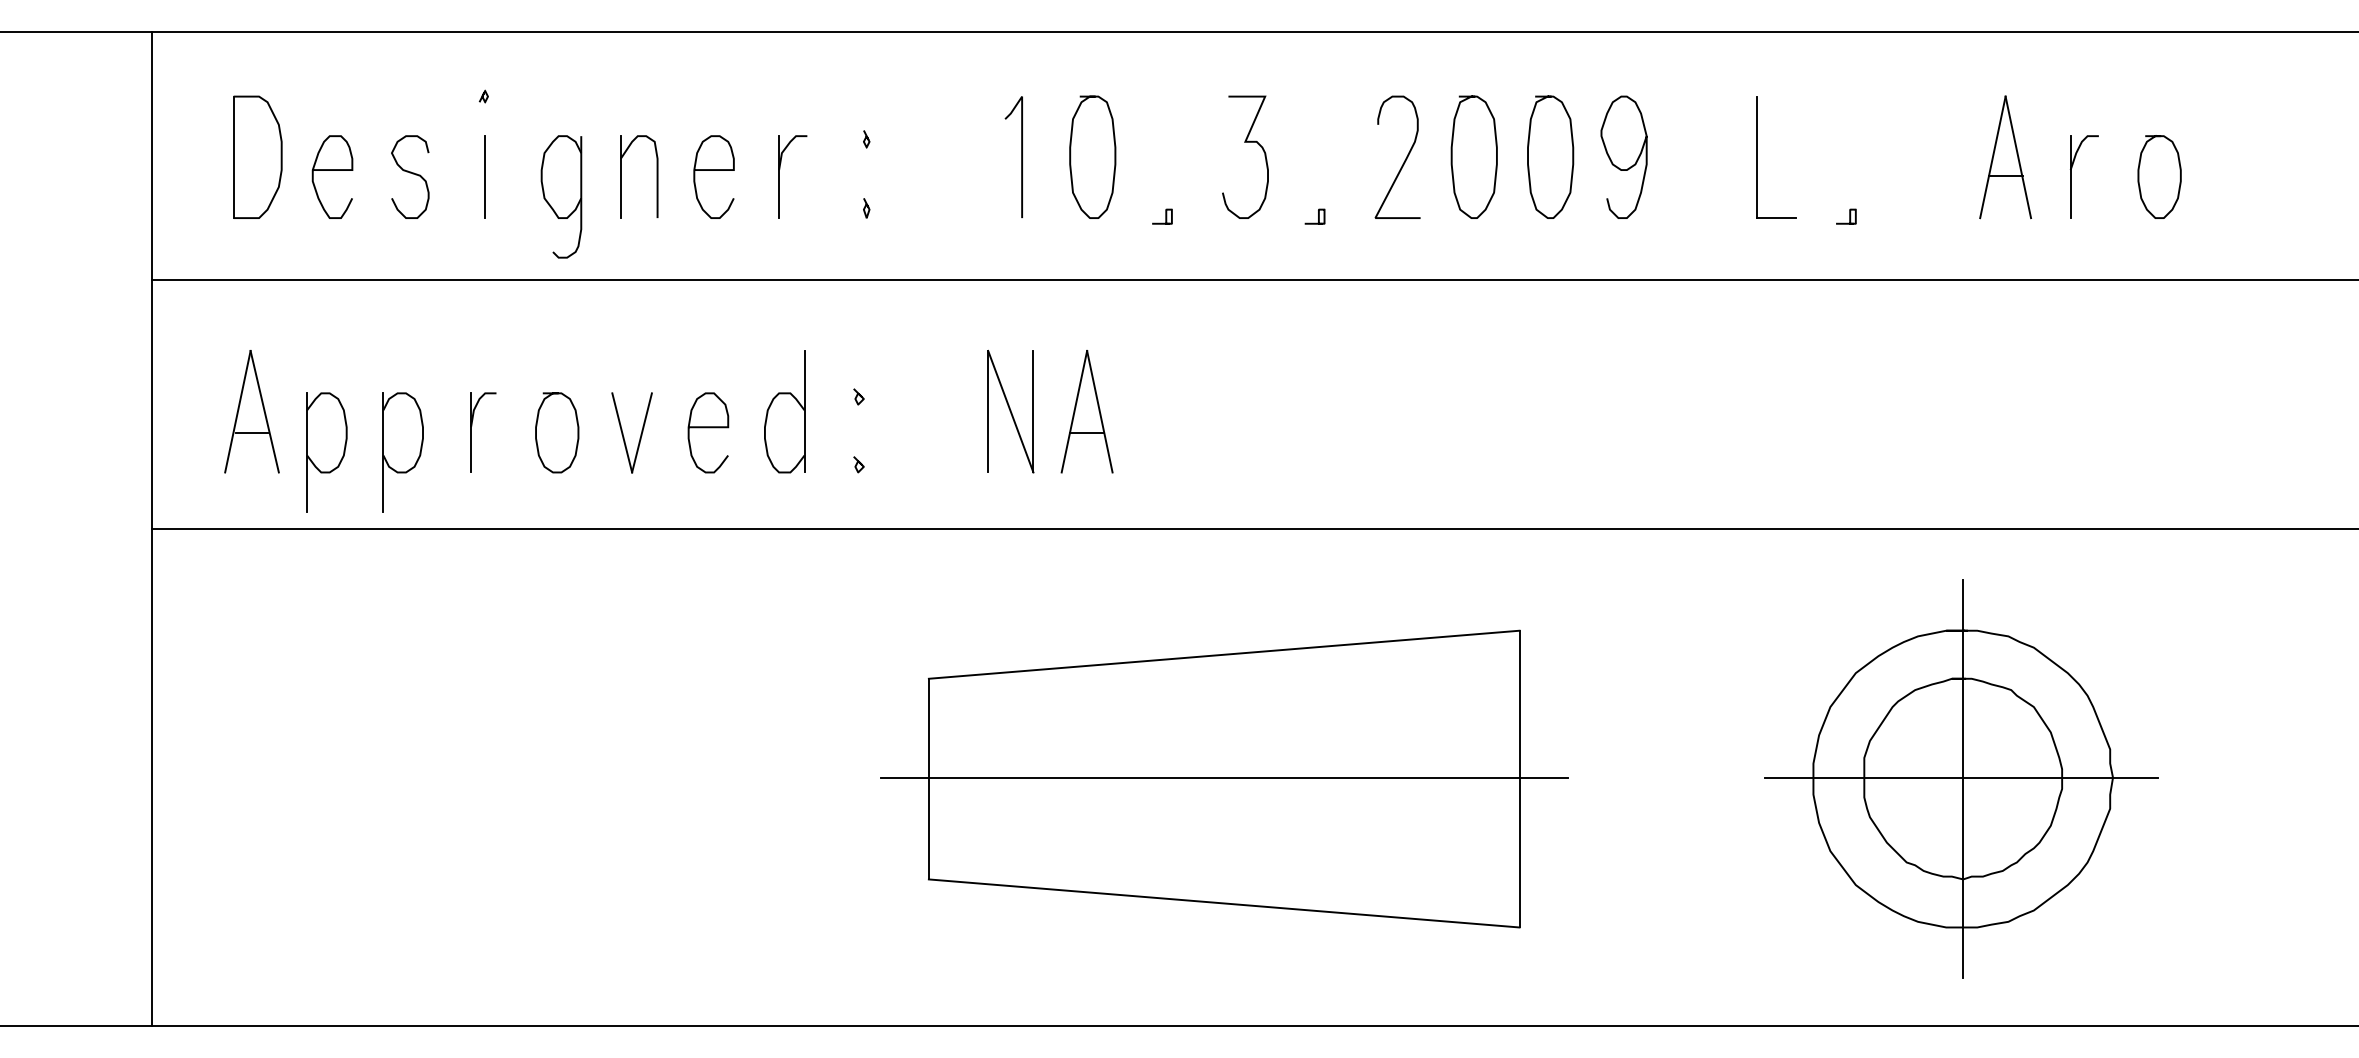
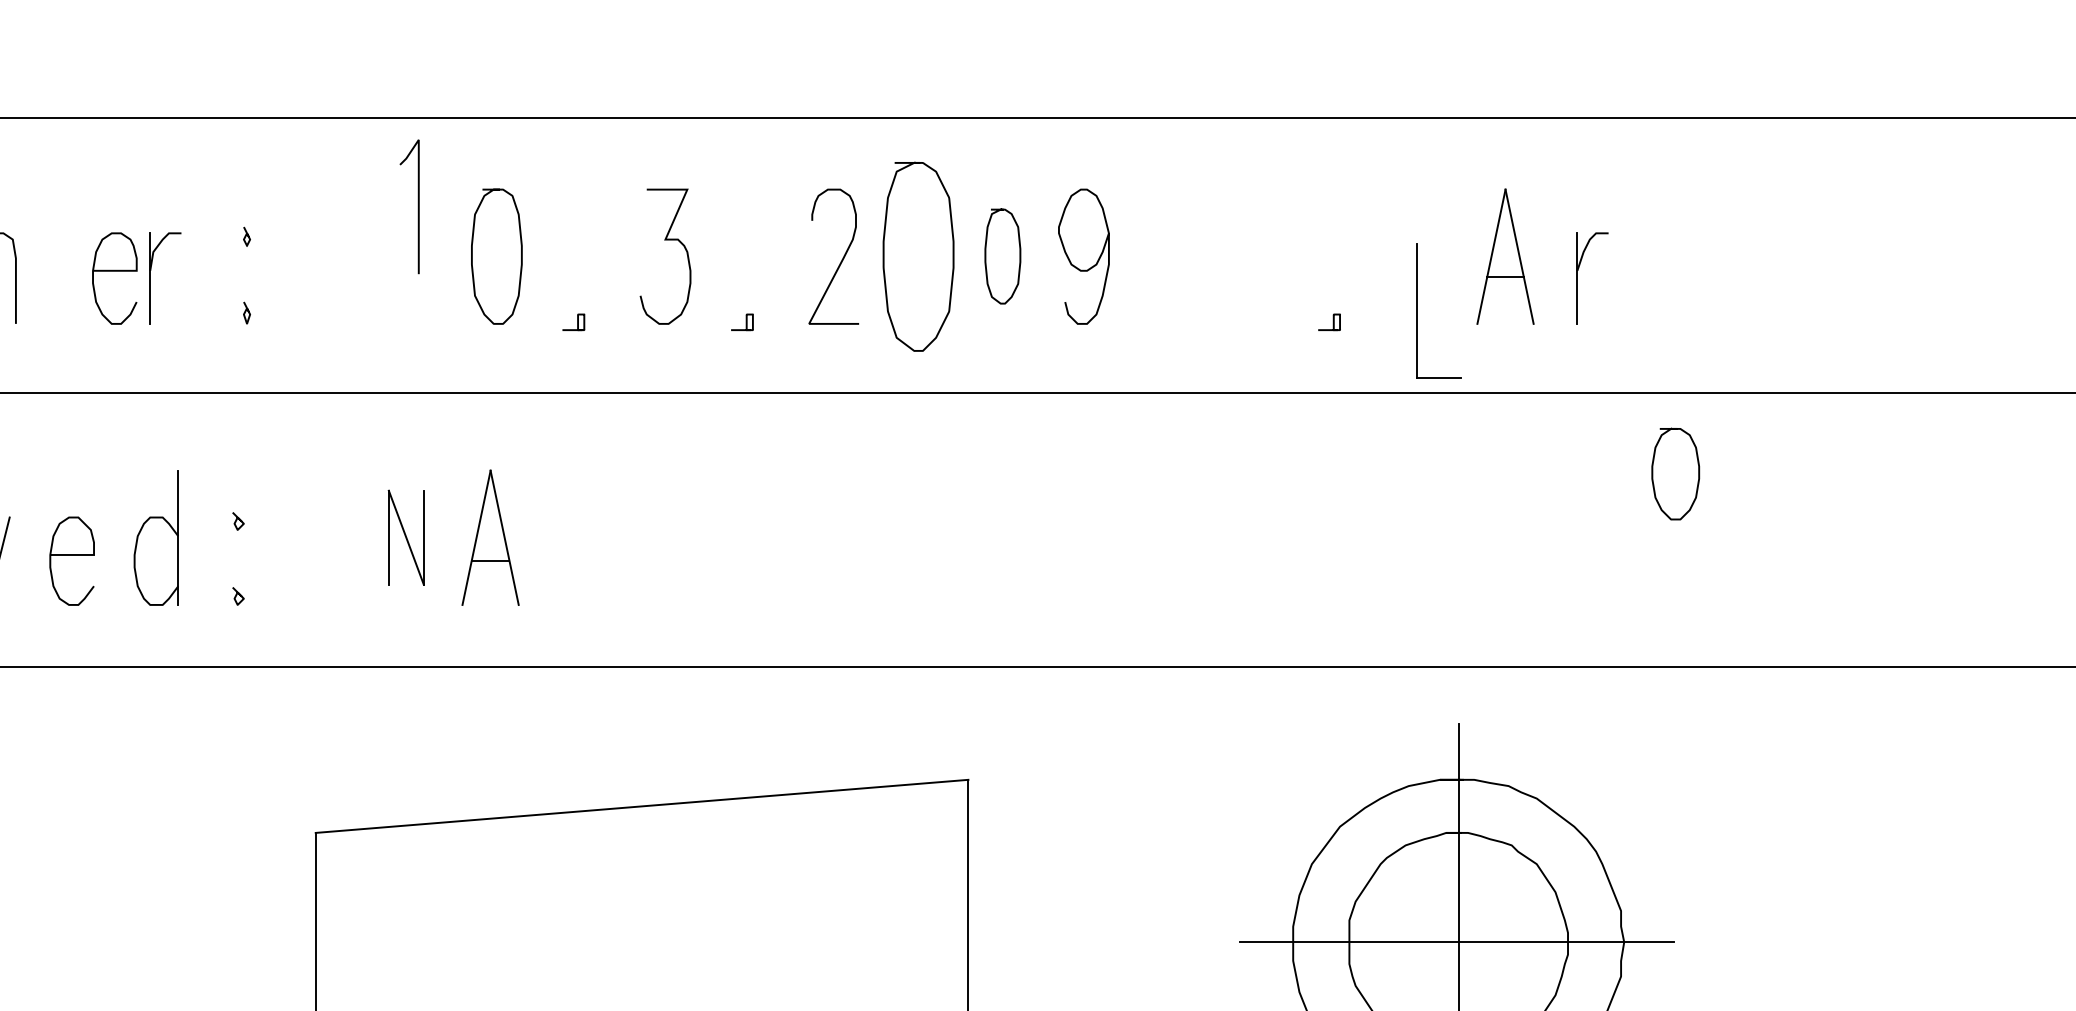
part: (1473, 156) -> (917, 255), size x1.4
part: (1550, 156) -> (1002, 255), size x0.7
curve: (1021, 157) -> (418, 207), moved
part: (1757, 157) -> (1418, 311), moved
curve: (713, 170) -> (114, 271), moved
part: (2159, 176) -> (1675, 473), moved
part: (1010, 411) -> (405, 537), size x0.7
line: (1223, 777) -> (641, 942), removed

